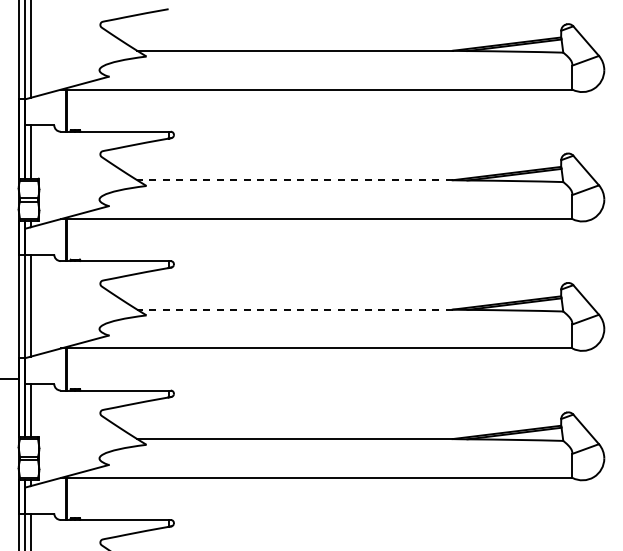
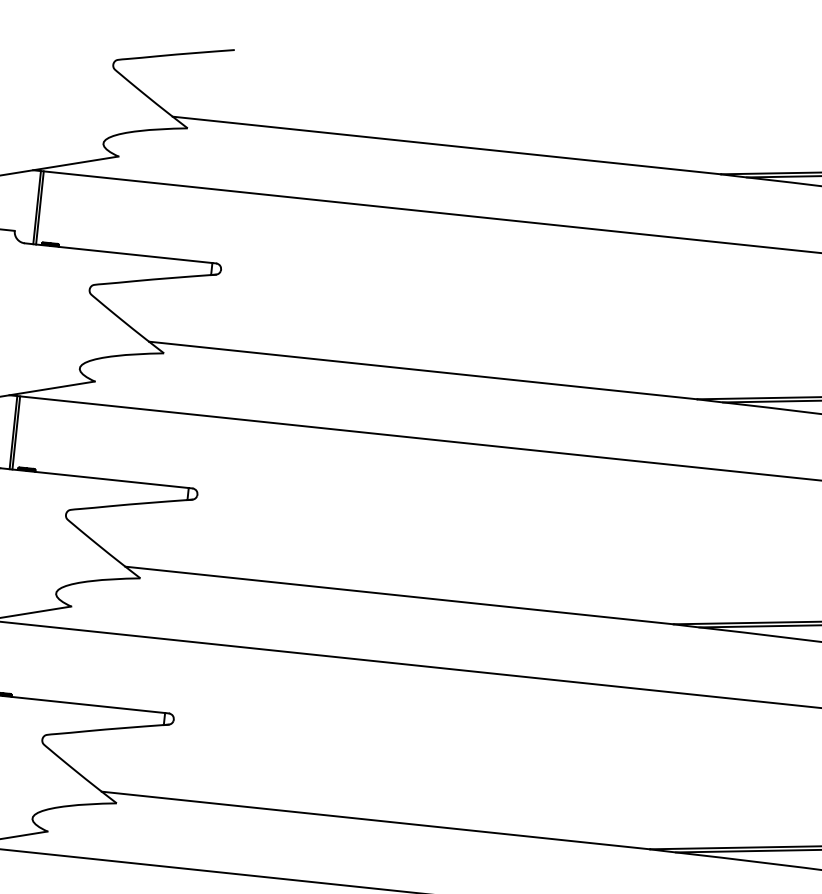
line: (294, 180) -> (422, 370), dashed -> solid
line: (294, 309) -> (398, 595), dashed -> solid

